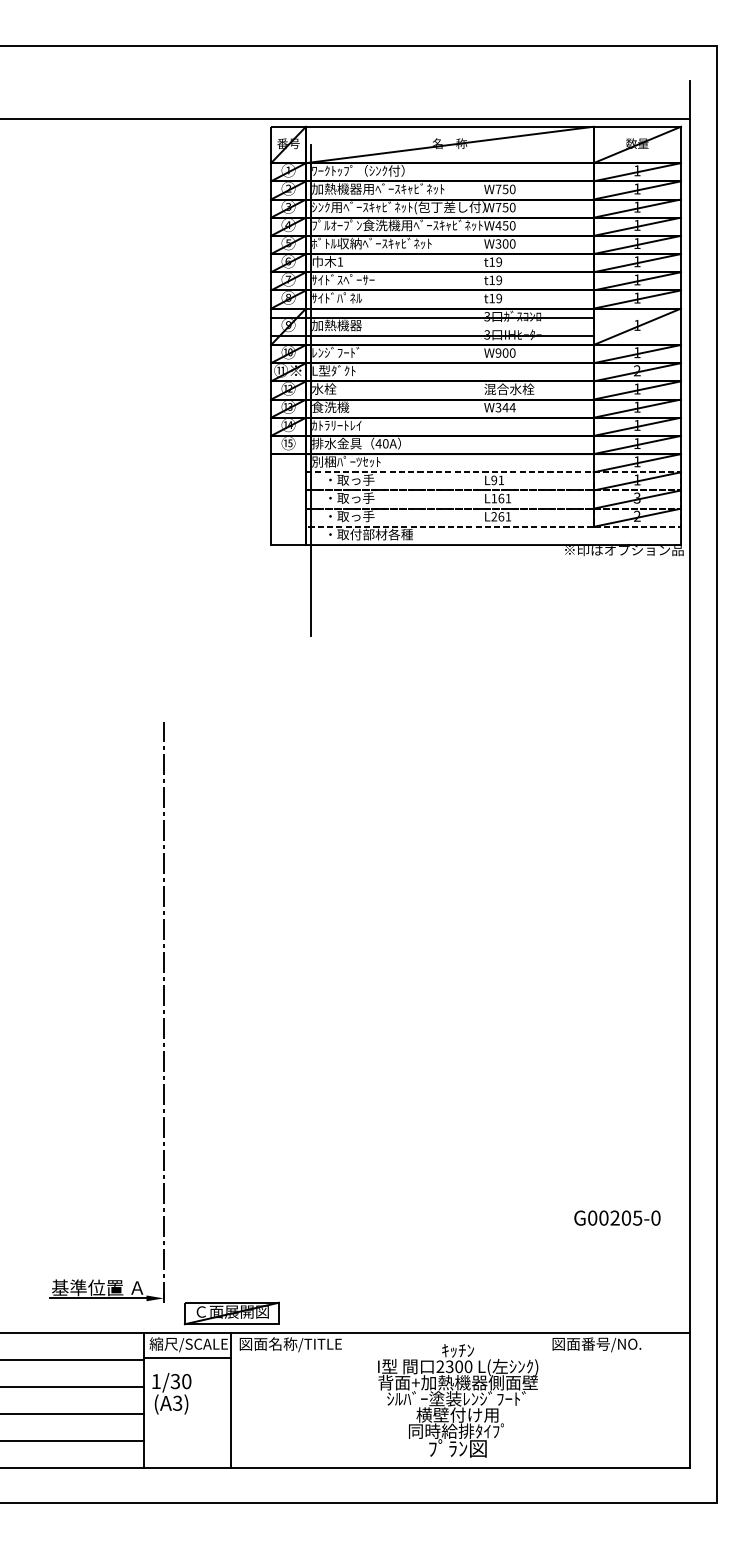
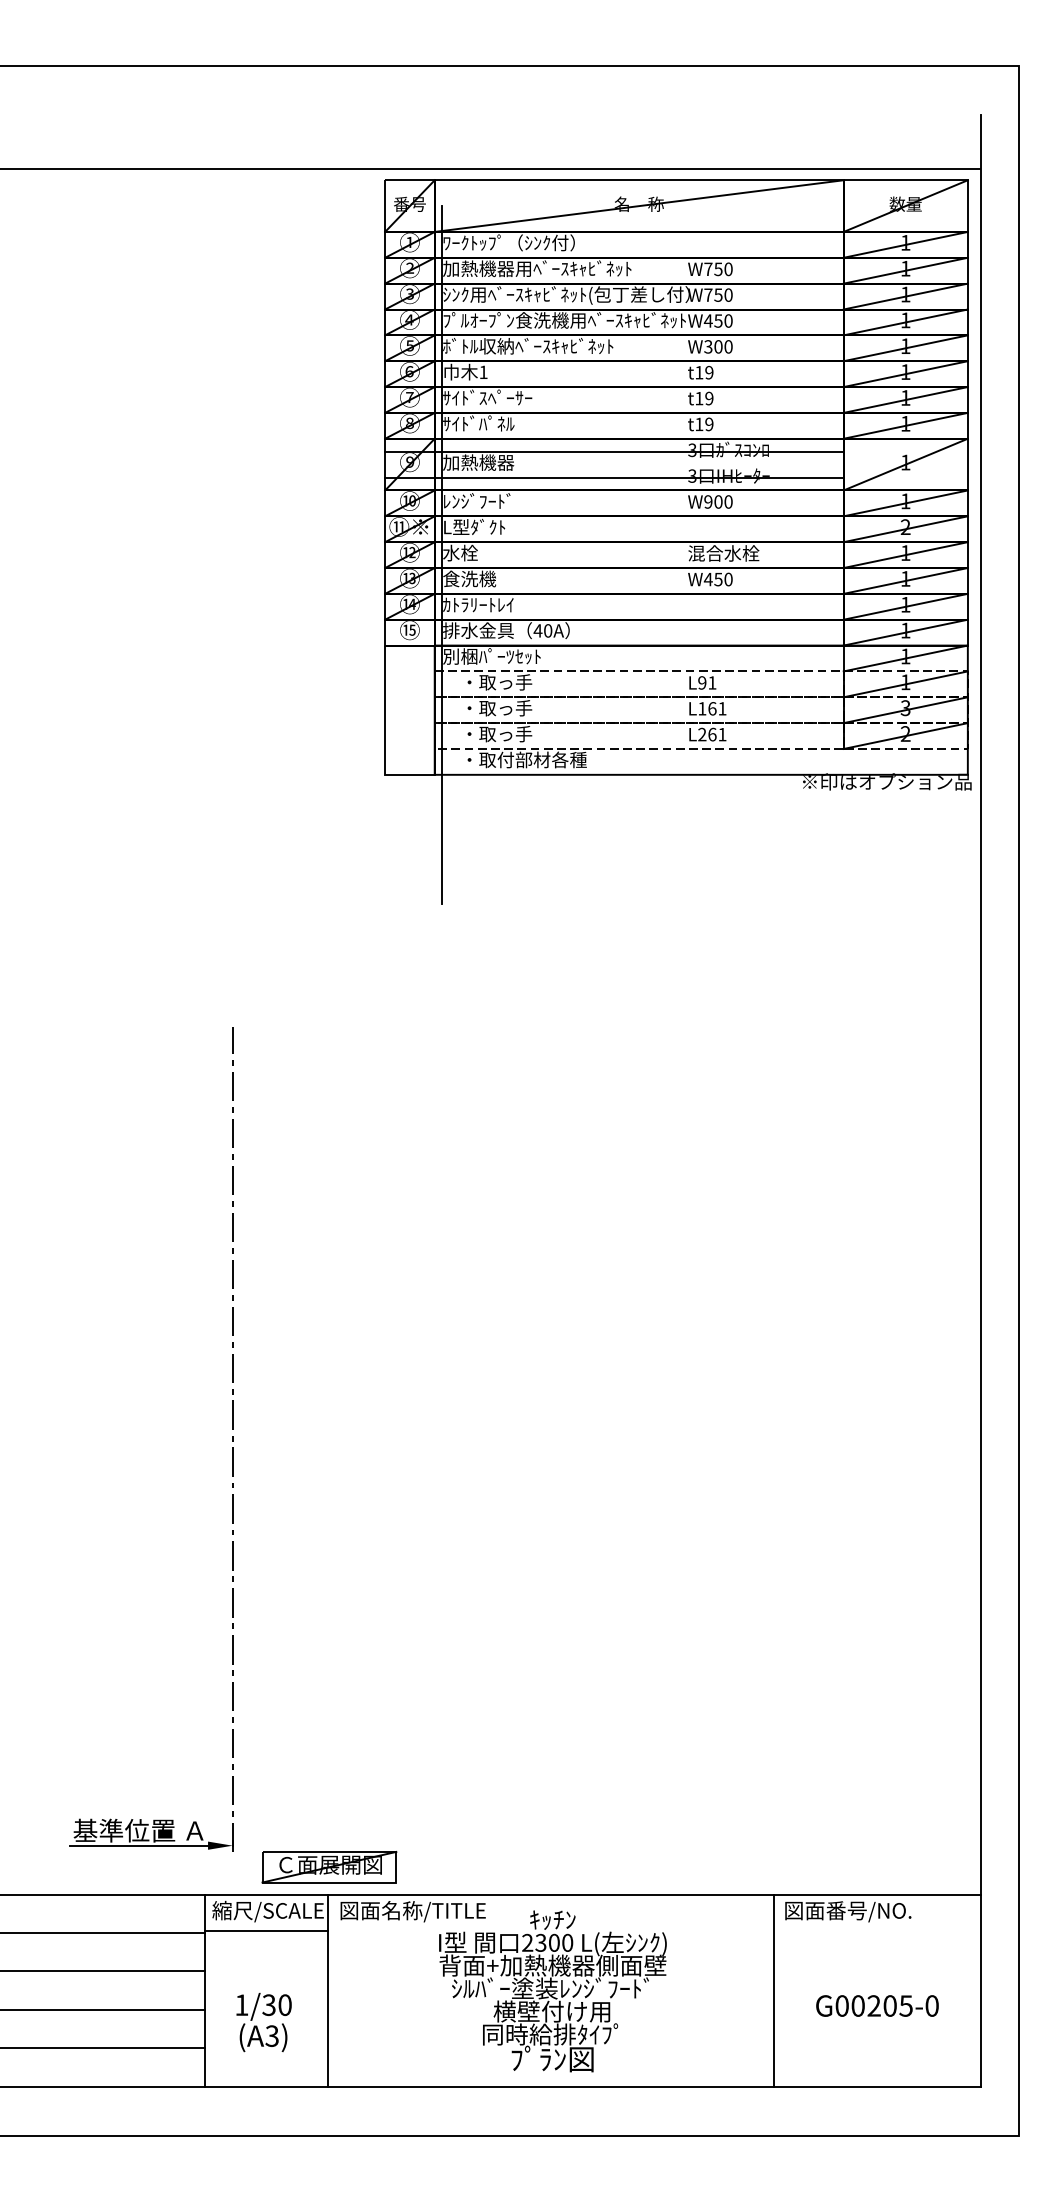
text: (505, 407) -> (718, 579), W344 -> W450
text: (617, 1217) -> (877, 2005), moved
text: (171, 1393) -> (263, 2022), moved
line: (544, 1399) -> (773, 1989), added
text: (458, 1400) -> (553, 1990), moved

